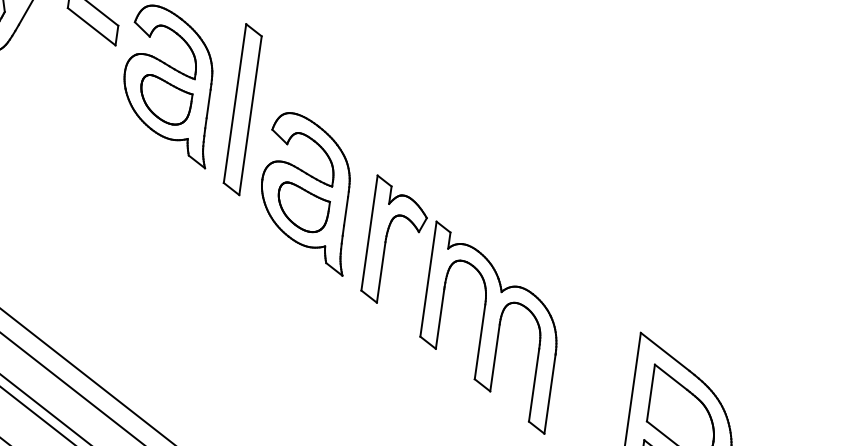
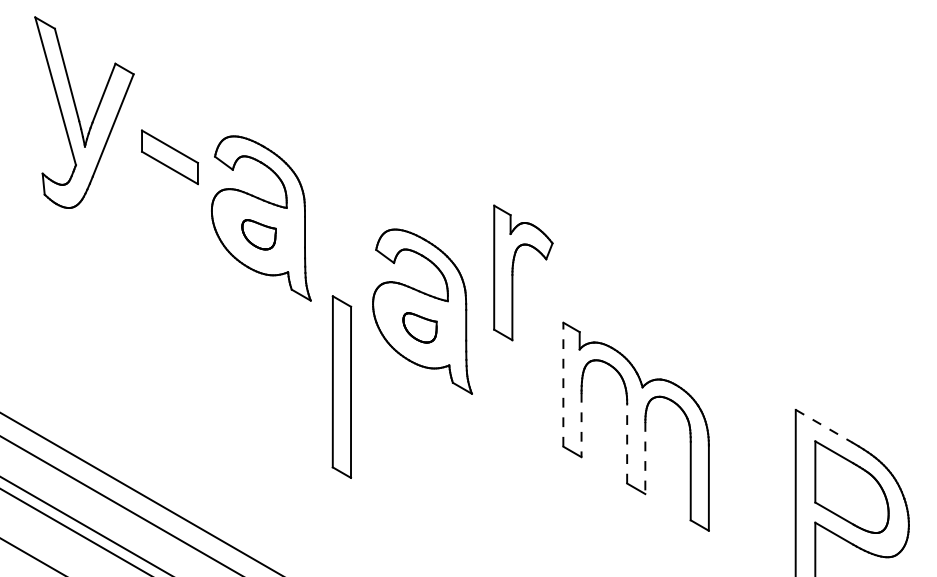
part: (165, 100) -> (258, 234), size x0.6
part: (242, 109) -> (341, 386), moved
part: (302, 207) -> (419, 327), size x0.6
part: (386, 240) -> (513, 272), moved
line: (428, 279) -> (563, 384), solid -> dashed
line: (439, 319) -> (581, 425), solid -> dashed
line: (480, 341) -> (627, 442), solid -> dashed
line: (665, 352) -> (824, 426), solid -> dashed
line: (495, 358) -> (645, 458), solid -> dashed

